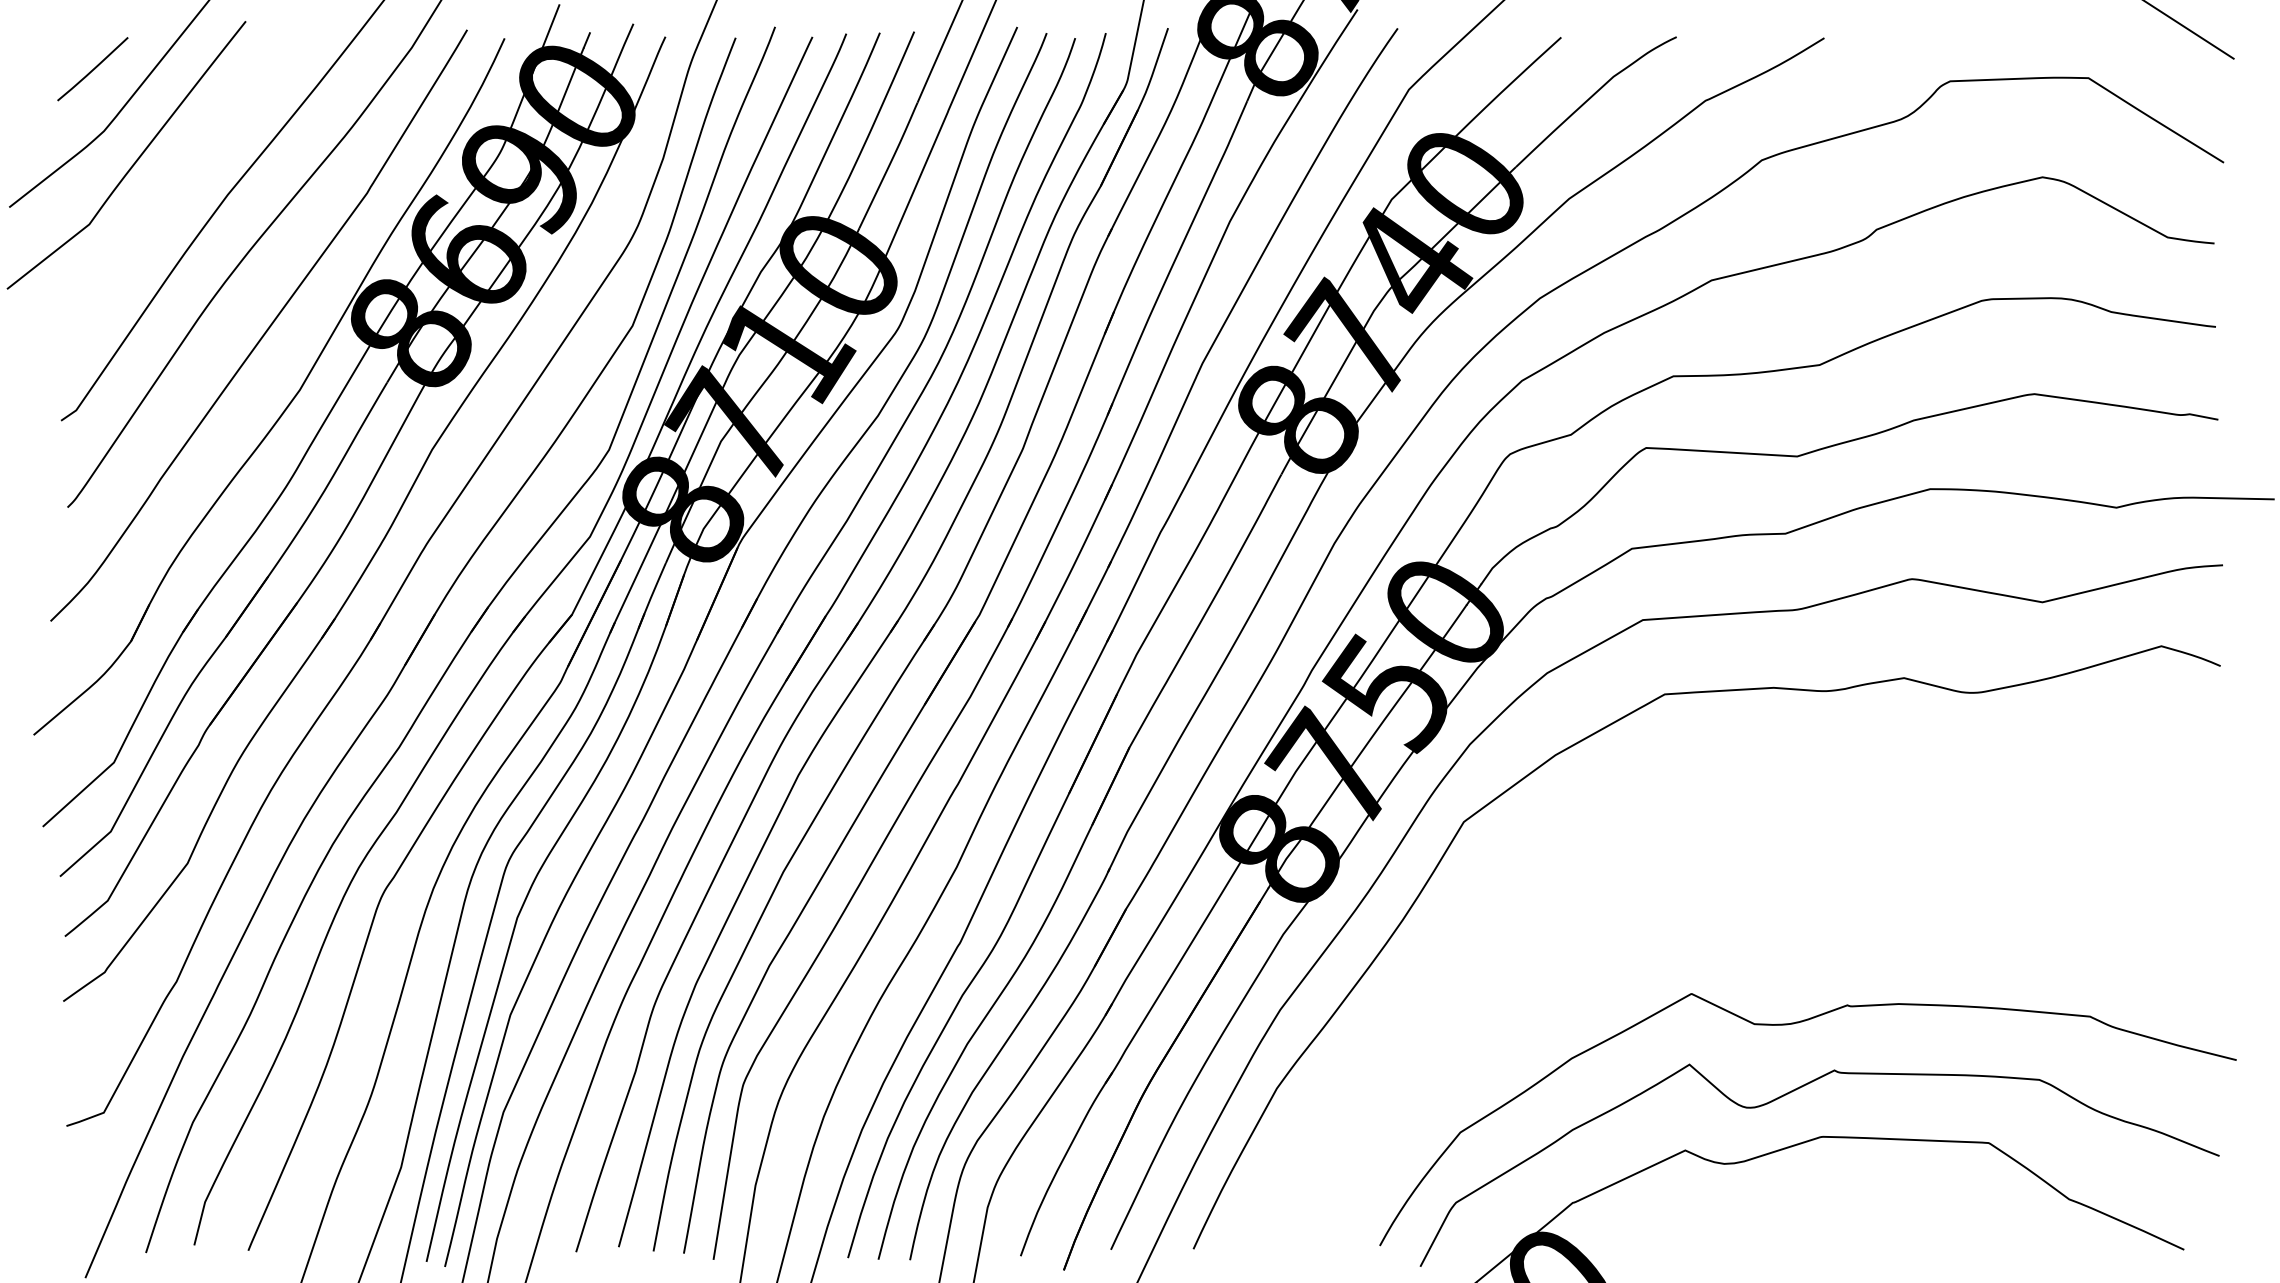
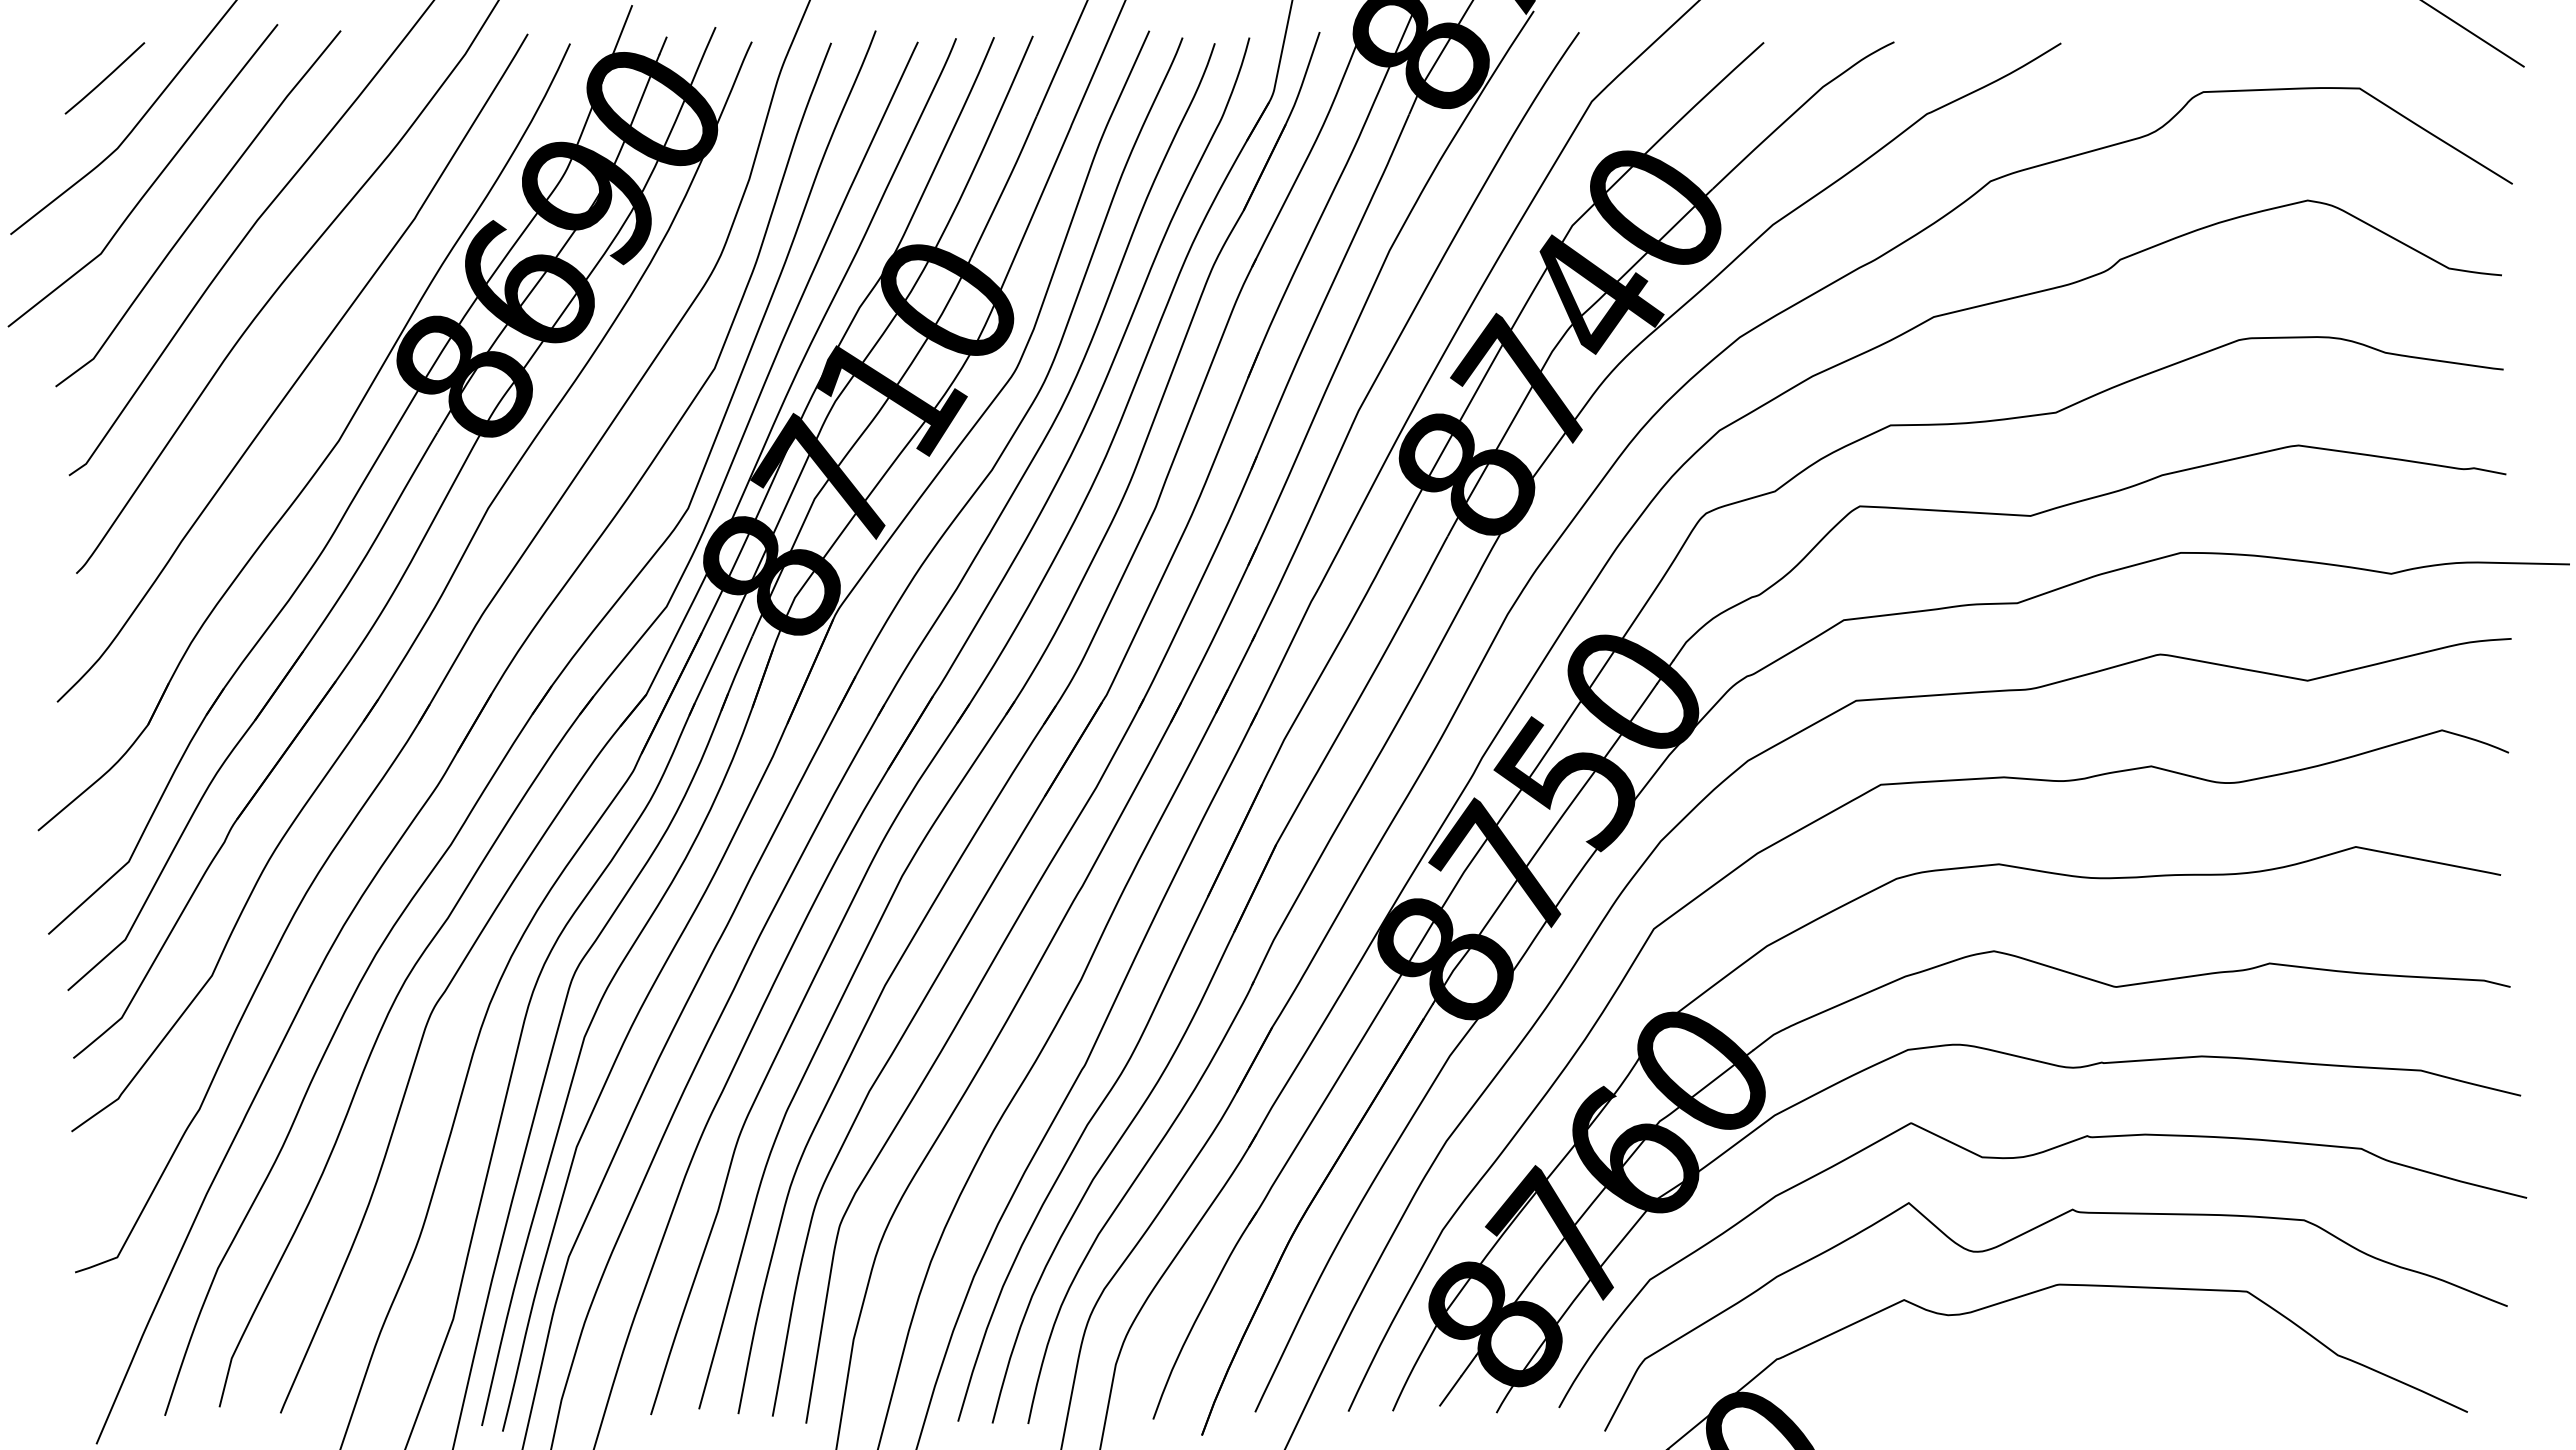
curve: (177, 184) -> (200, 208), added
part: (1738, 926) -> (1964, 1046), added

